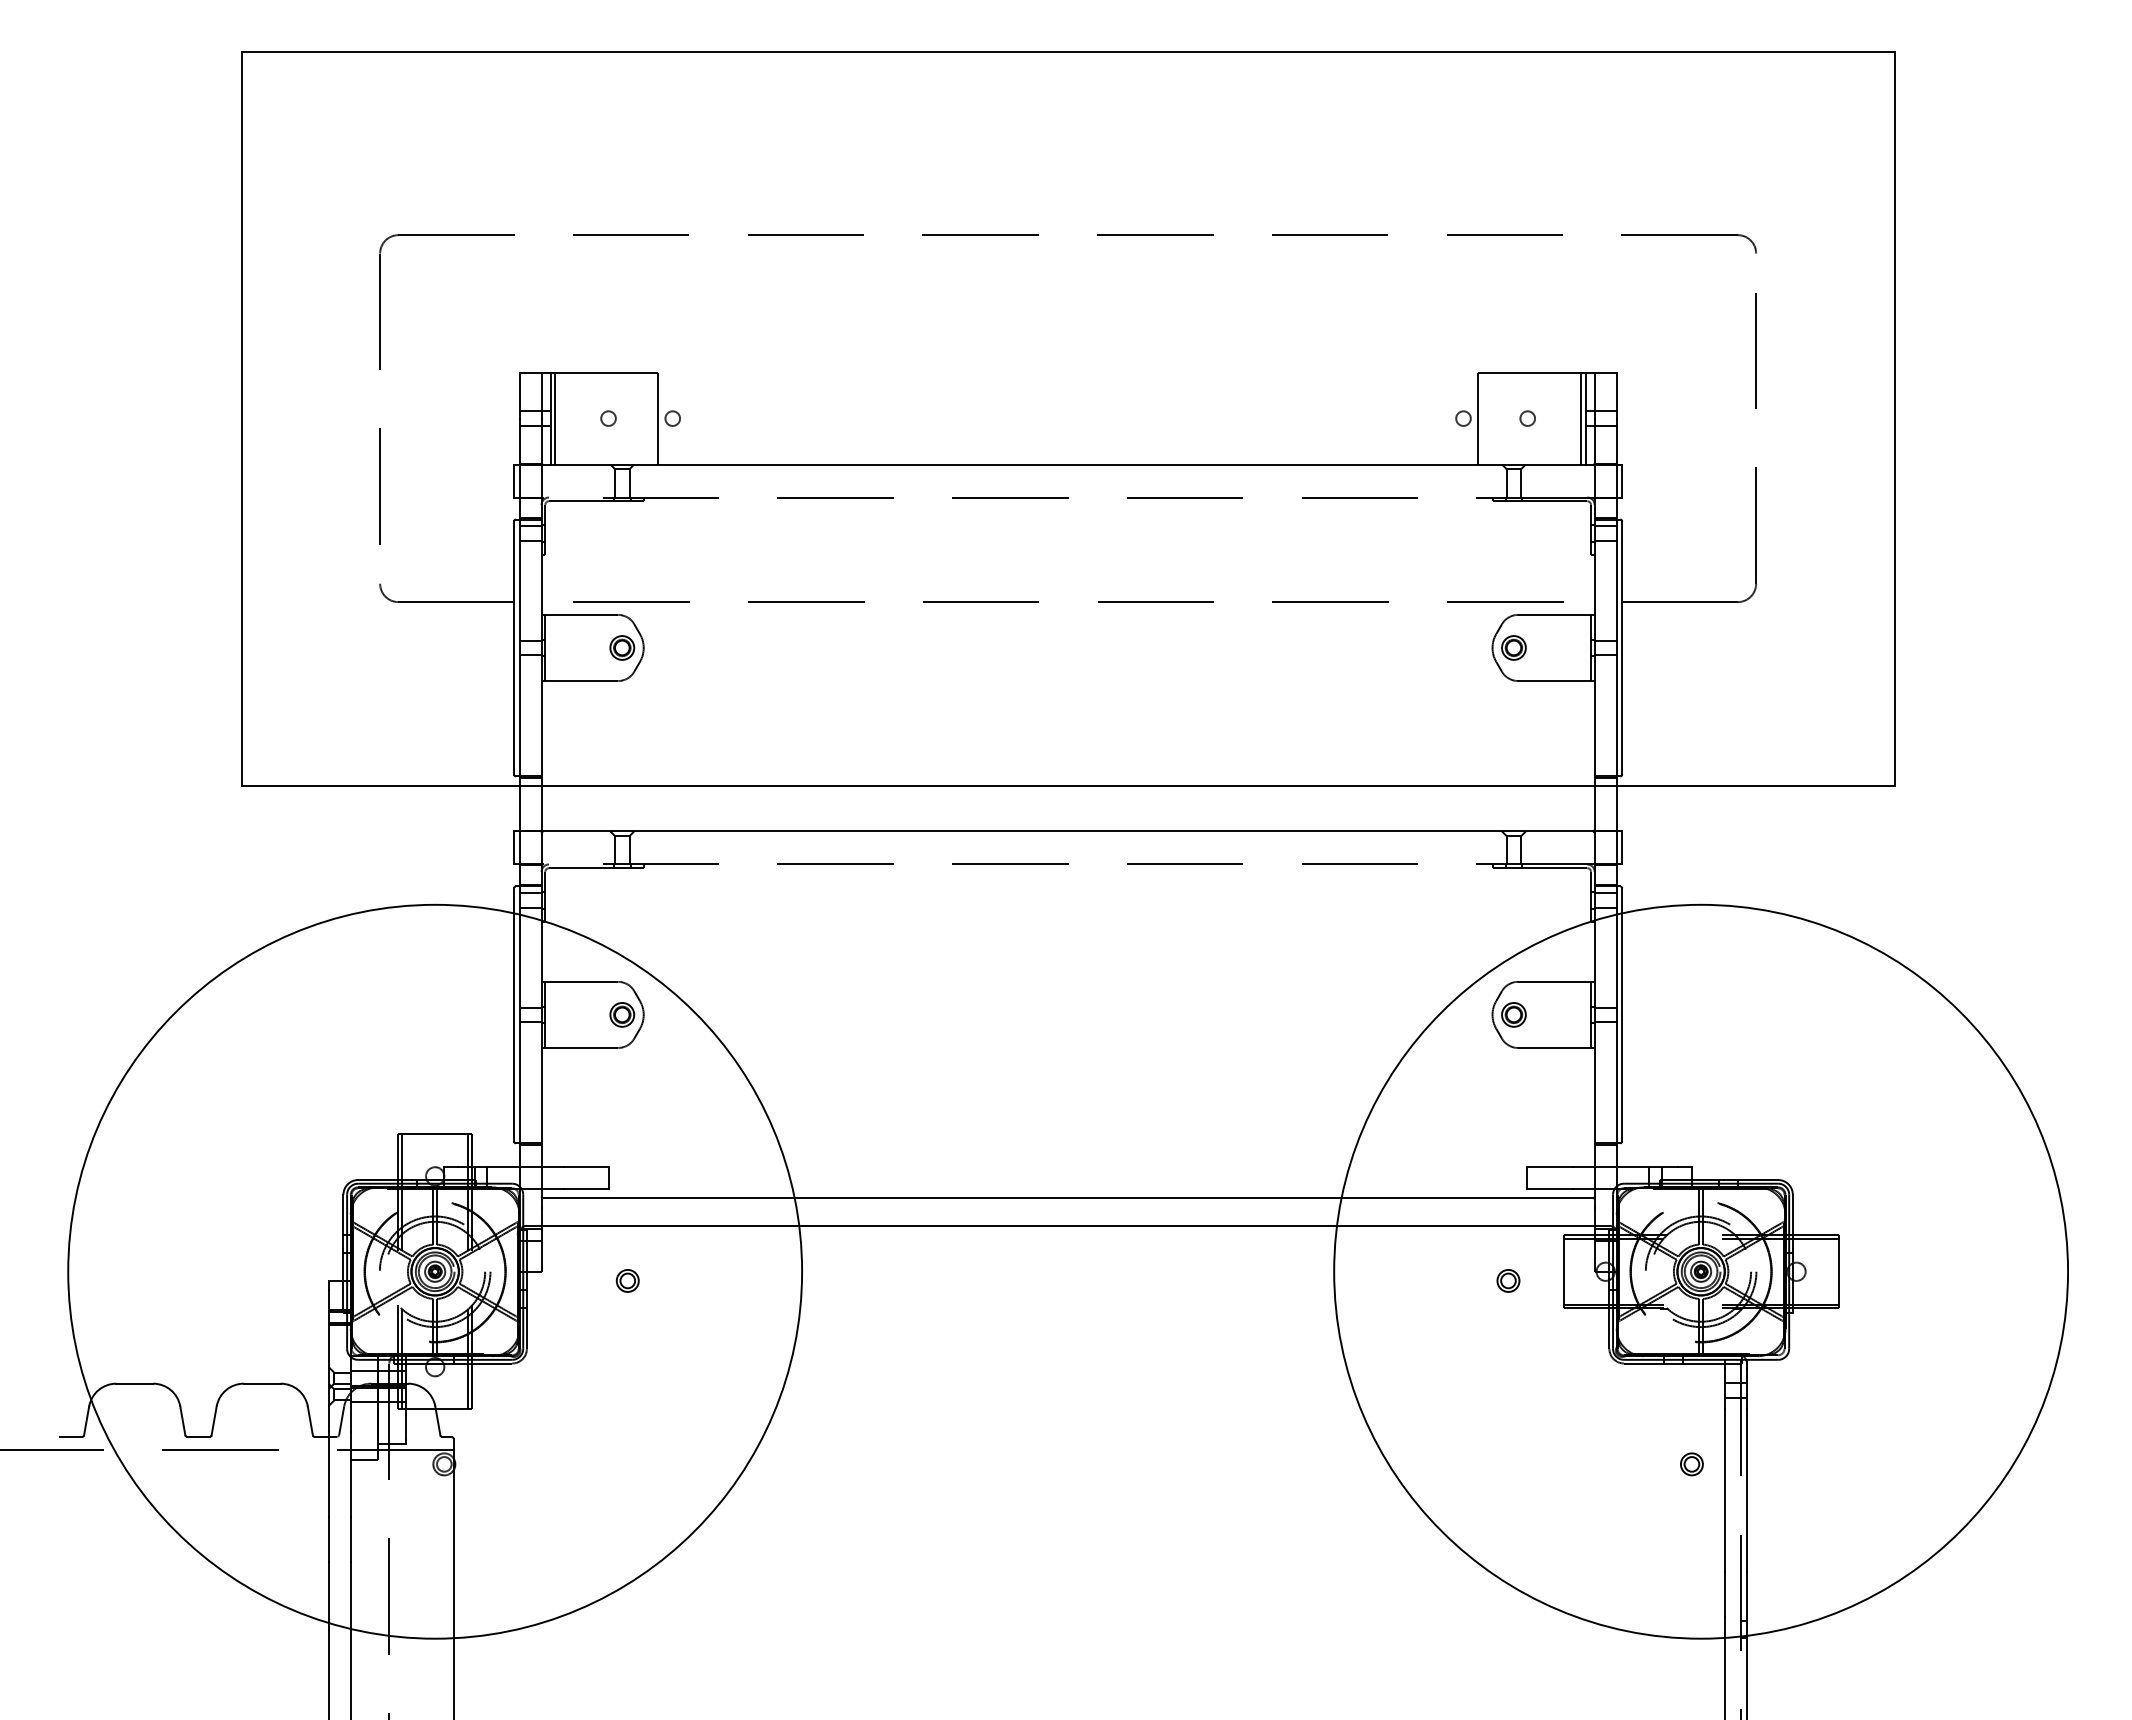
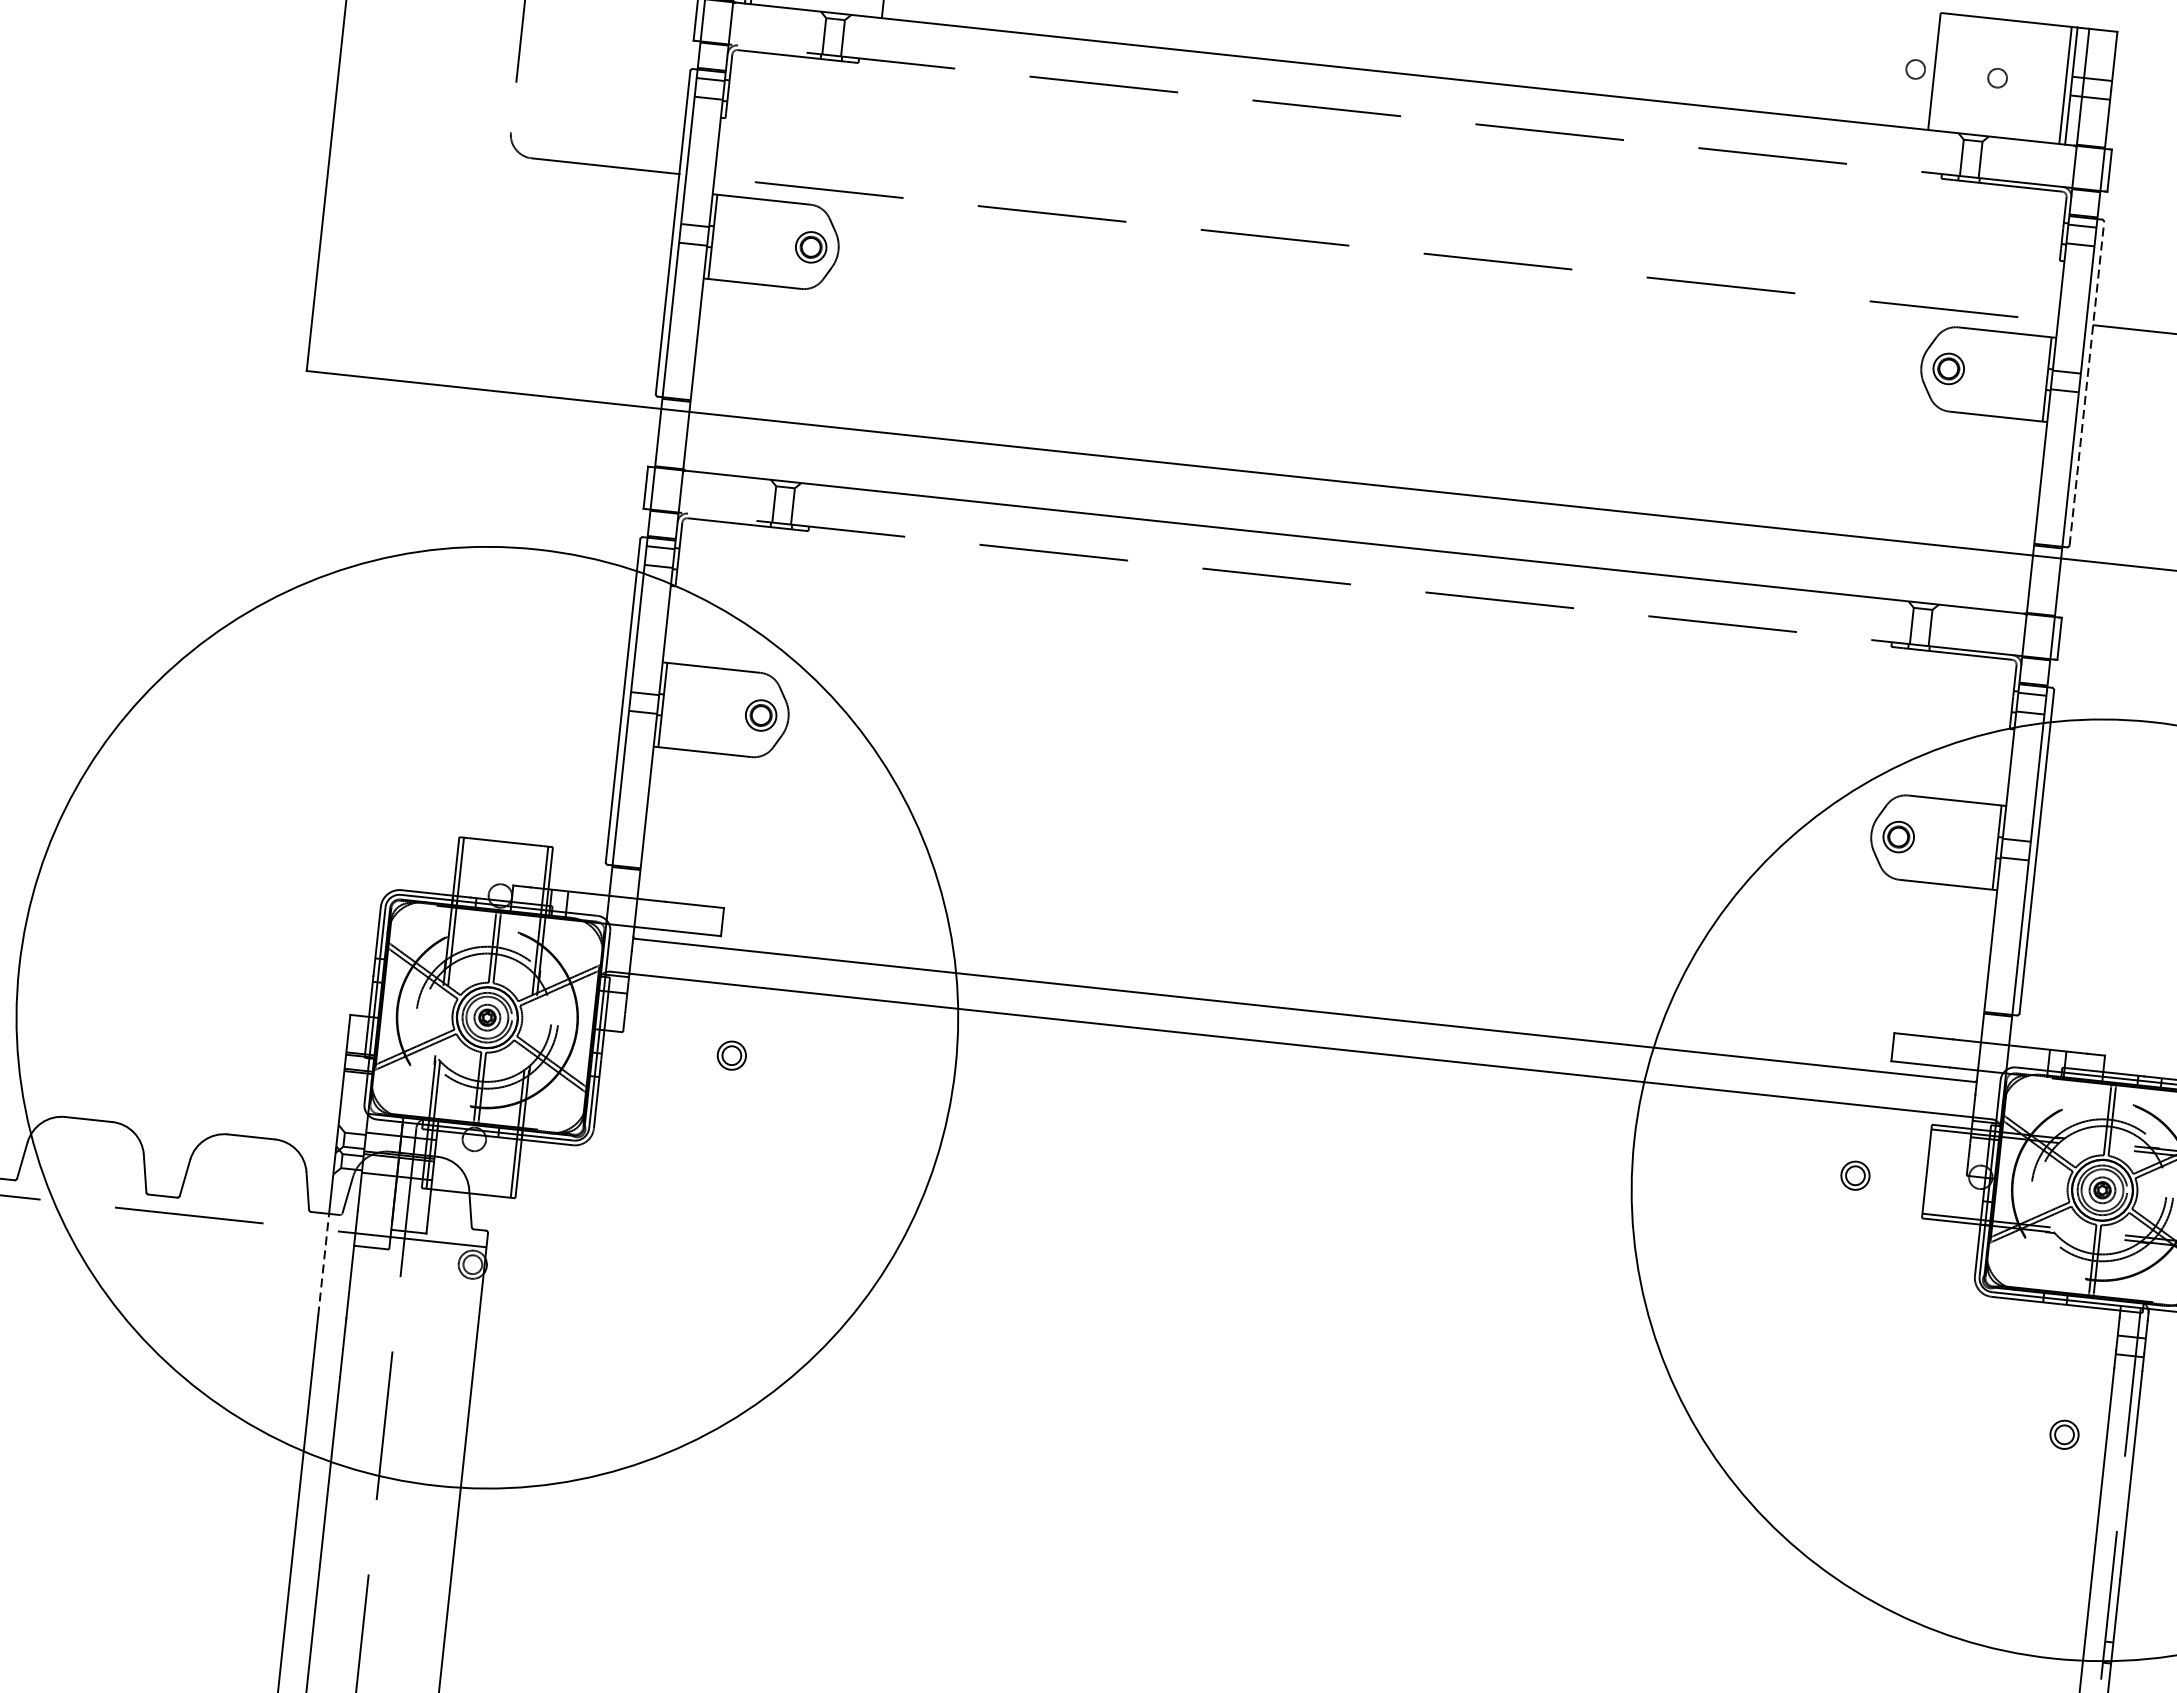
line: (1622, 647) -> (2087, 383), solid -> dashed
line: (328, 1473) -> (323, 1260), solid -> dashed

